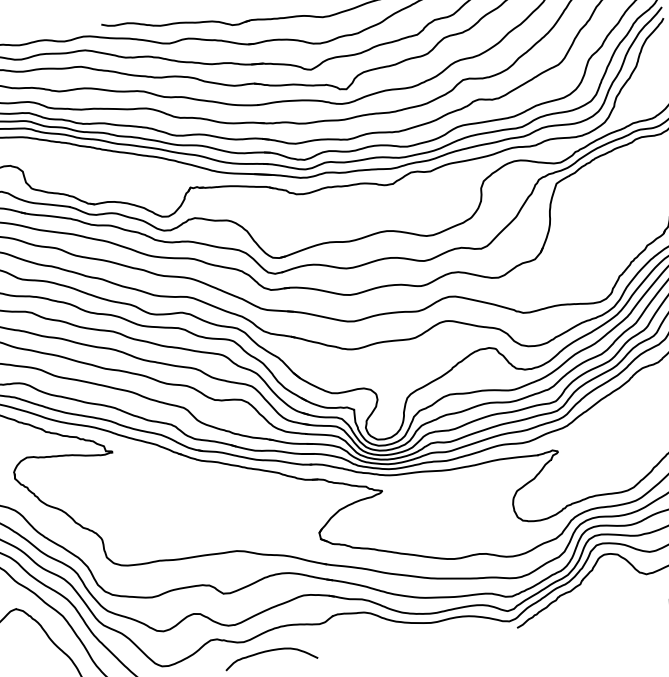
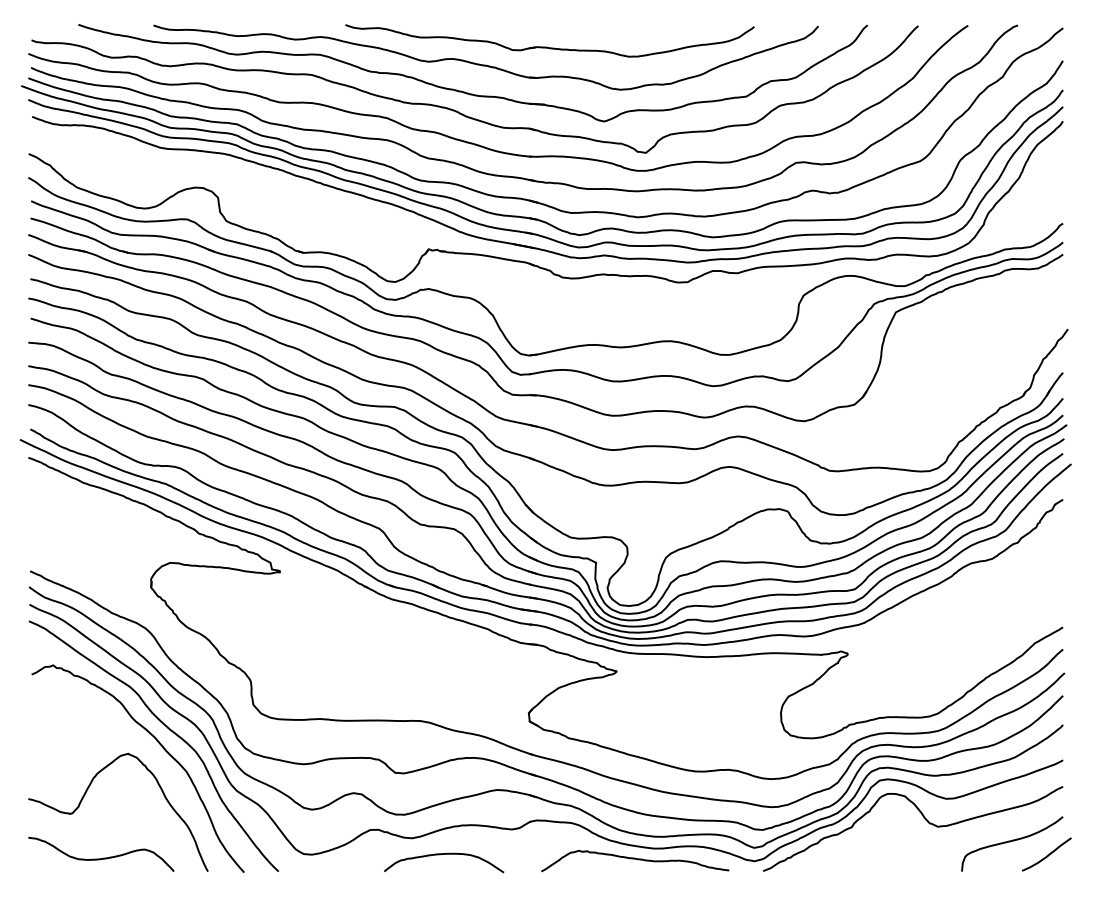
curve: (417, 633) -> (635, 859), added

